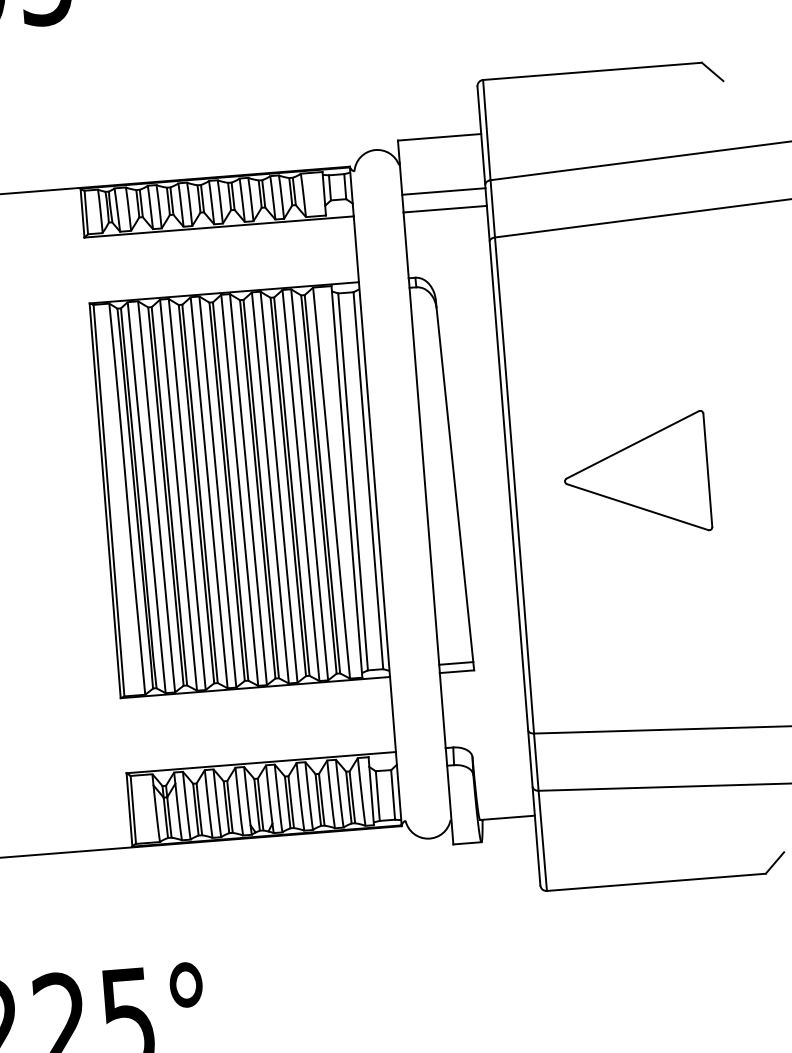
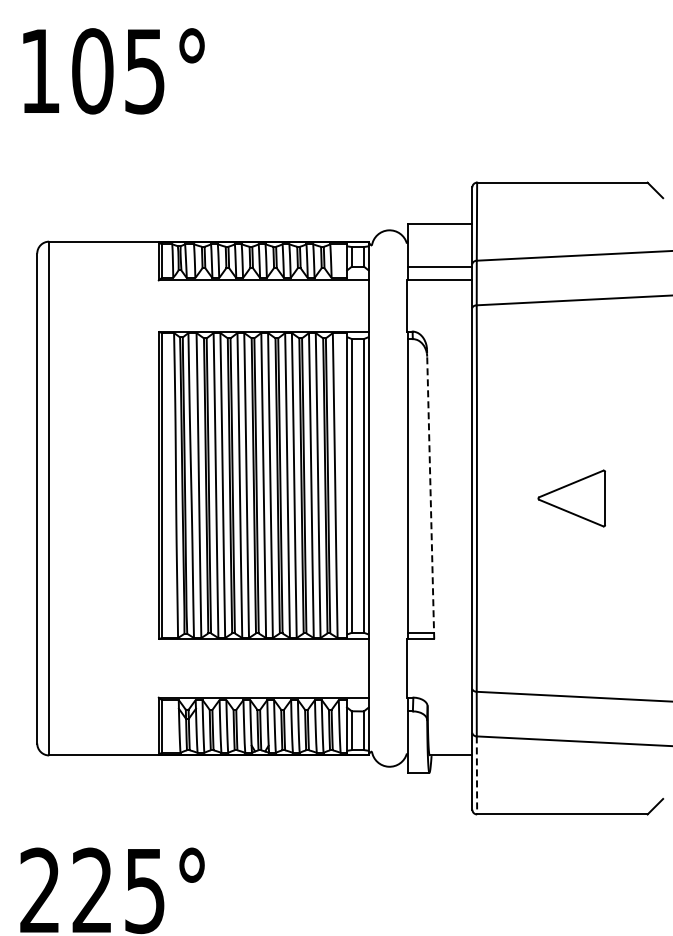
part: (636, 475) -> (571, 498), size x0.6
line: (454, 484) -> (430, 494), solid -> dashed
line: (542, 841) -> (476, 775), solid -> dashed

